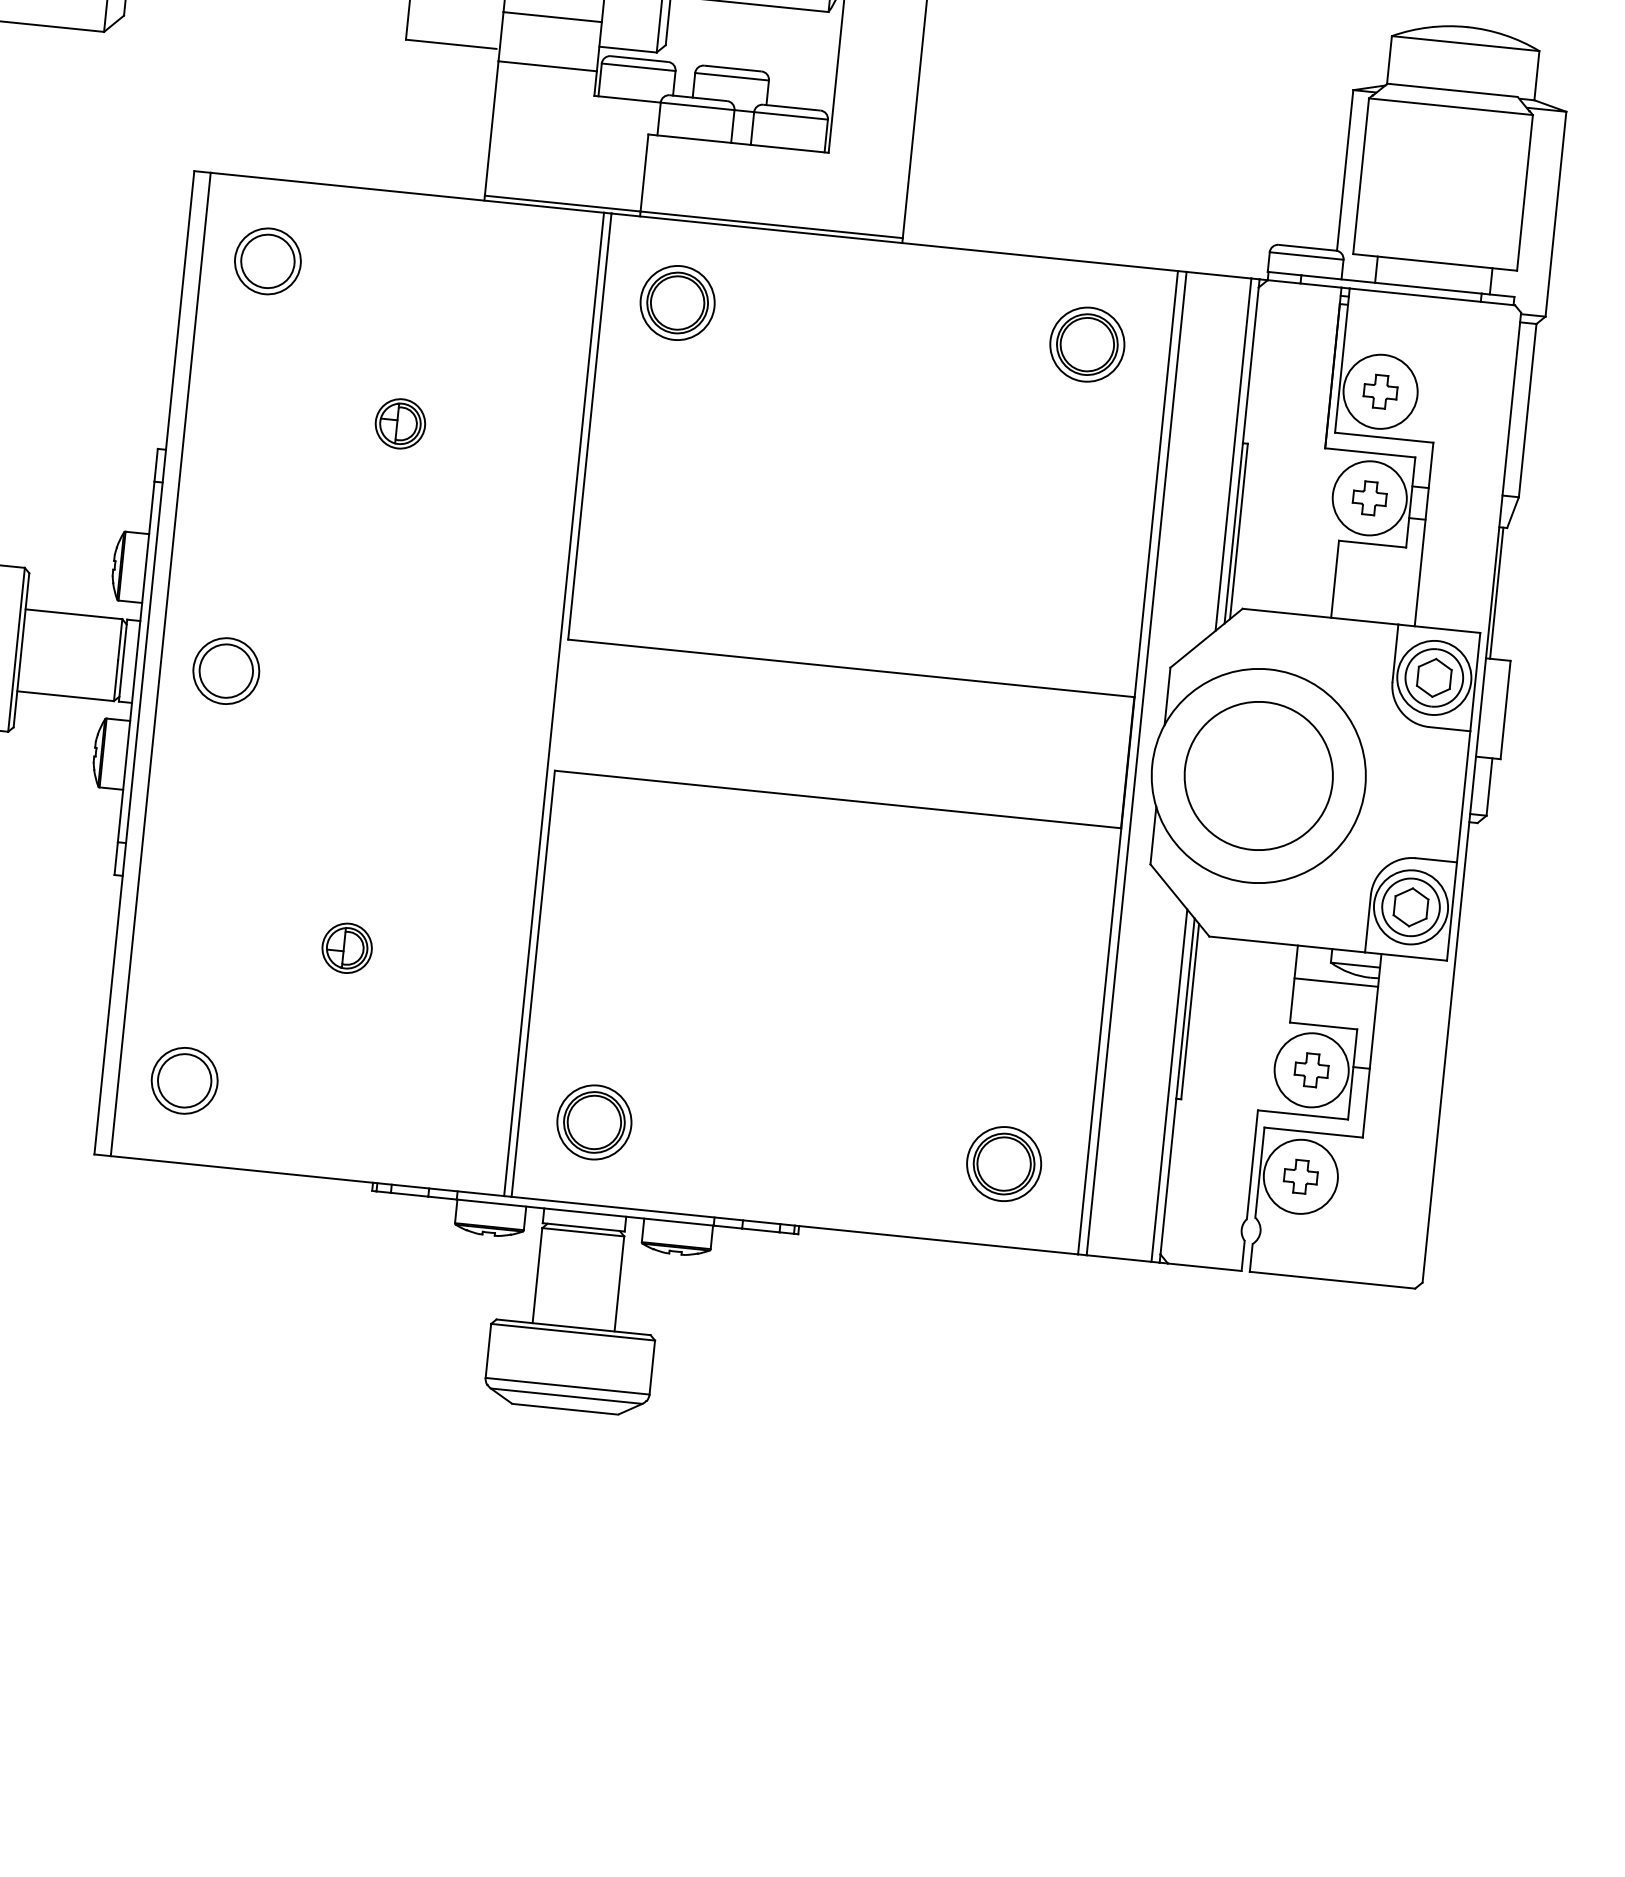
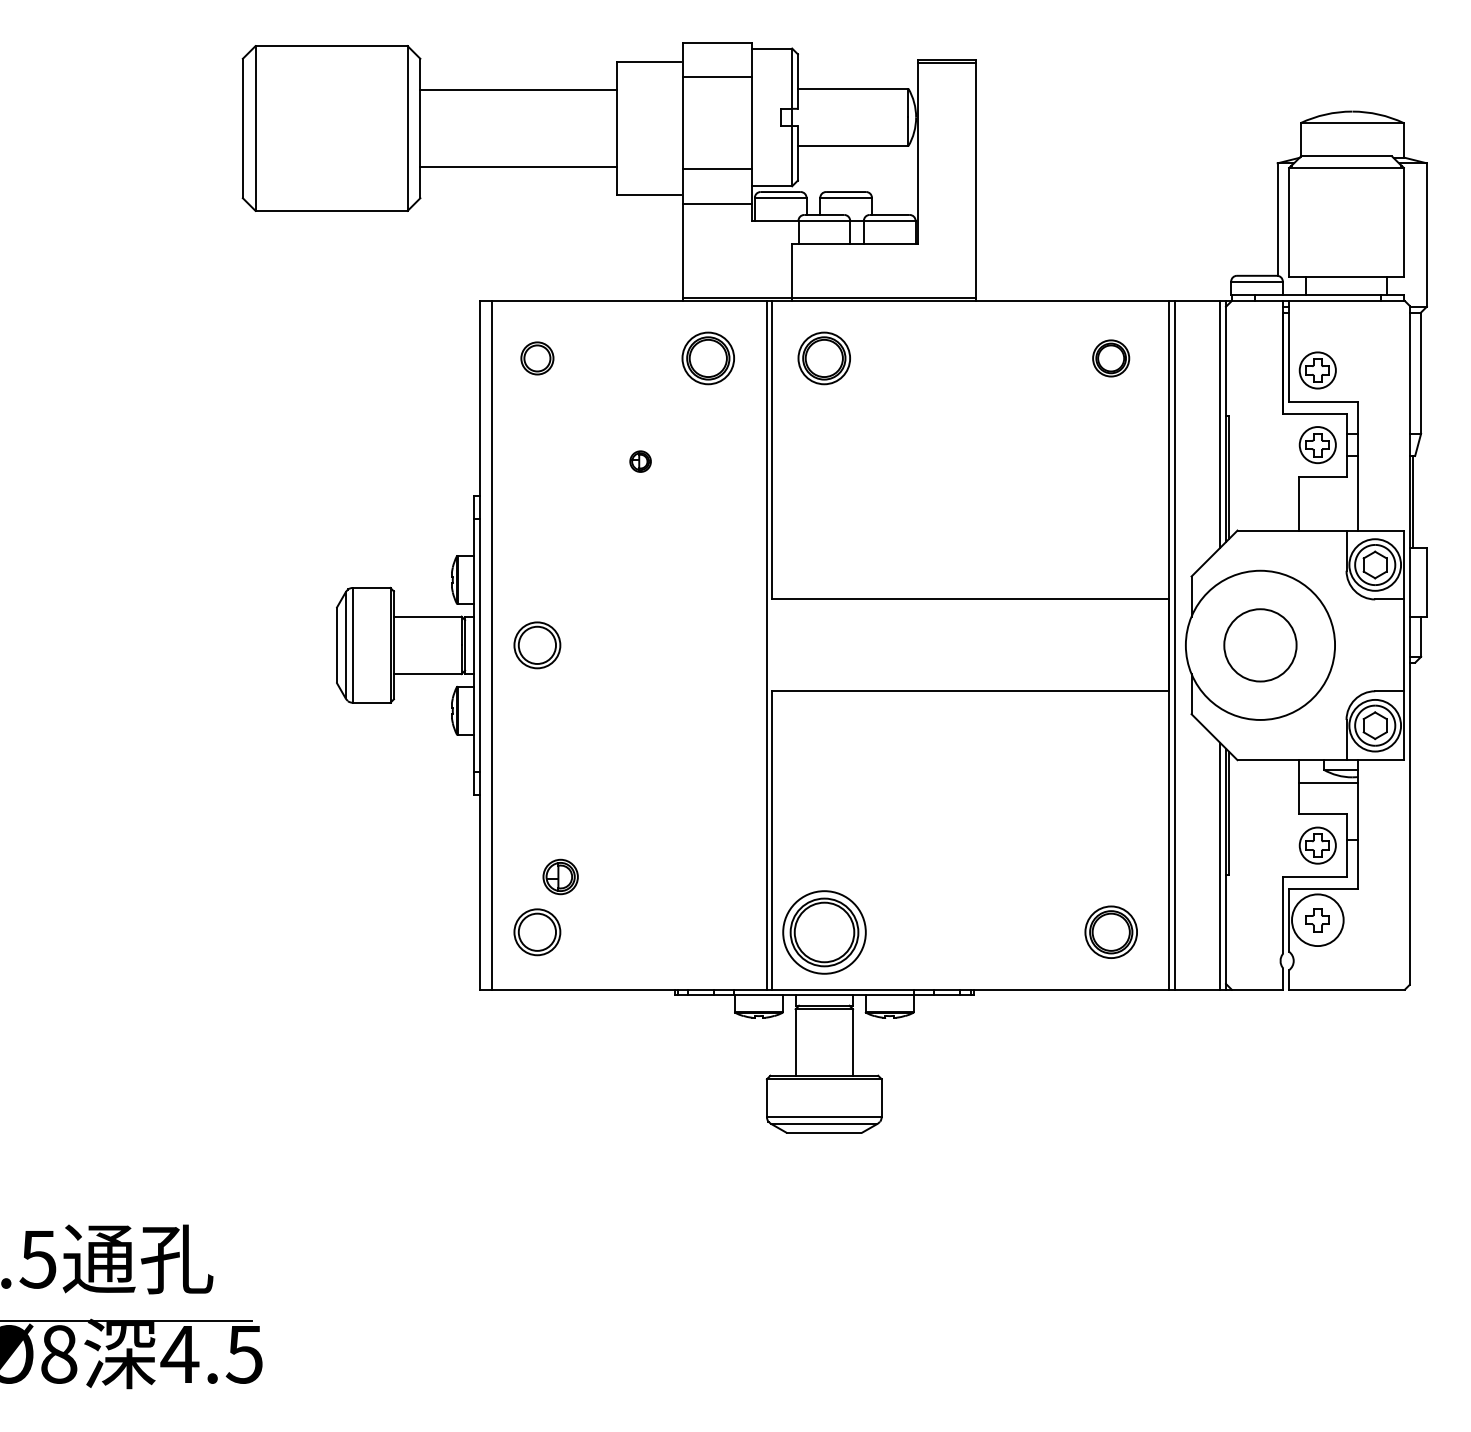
part: (268, 261) -> (537, 358), size x0.7
part: (510, 286) -> (707, 358), added
part: (1086, 344) -> (1110, 358), size x0.7
circle: (1380, 391) -> (1317, 370), size x0.7
part: (400, 423) -> (640, 461), size x0.6
circle: (1369, 497) -> (1317, 444), size x0.7
circle: (1258, 776) -> (1260, 645), size x0.7
part: (346, 947) -> (560, 876), moved
circle: (1311, 1070) -> (1317, 845), size x0.7
part: (593, 1121) -> (823, 931), size x1.6

